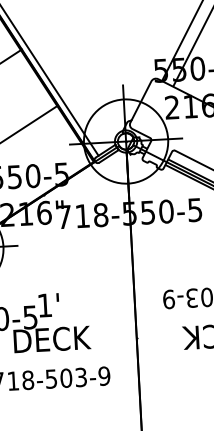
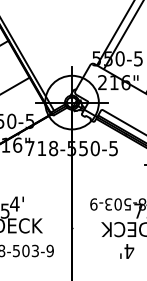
text: (44, 304) -> (14, 203), 1' -> 4'

